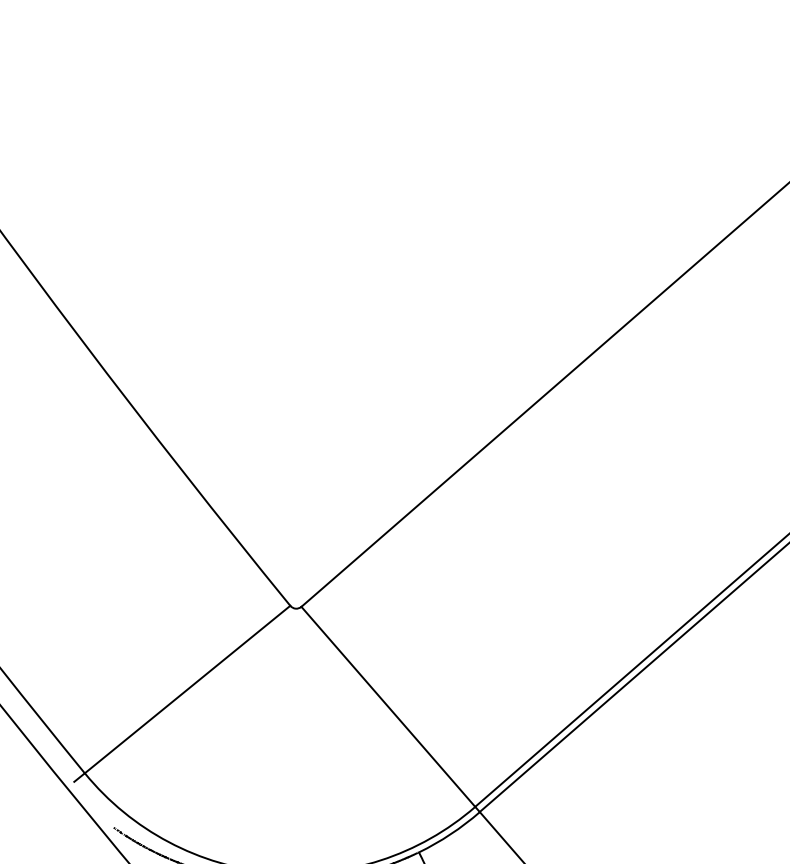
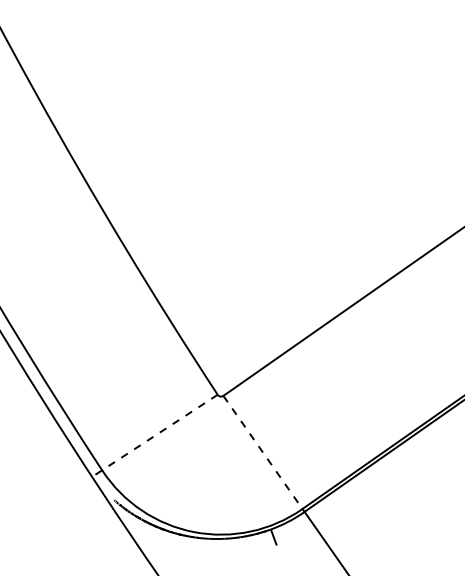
line: (186, 689) -> (159, 432), solid -> dashed
line: (387, 707) -> (262, 452), solid -> dashed

